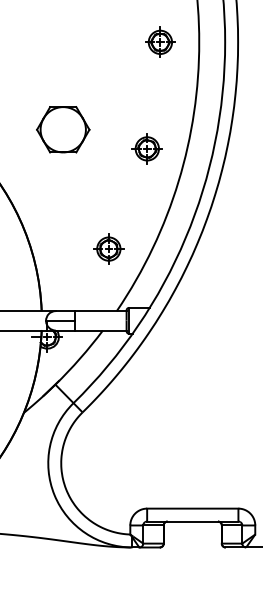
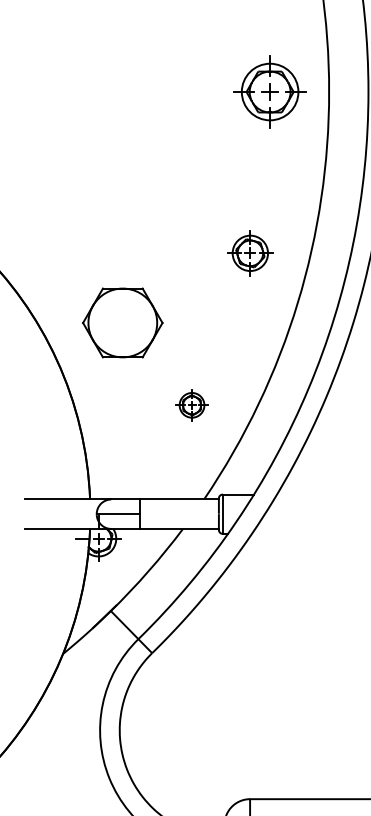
part: (160, 41) -> (270, 90), size x1.6
part: (63, 129) -> (123, 322), moved
part: (108, 248) -> (191, 404), size x0.7

